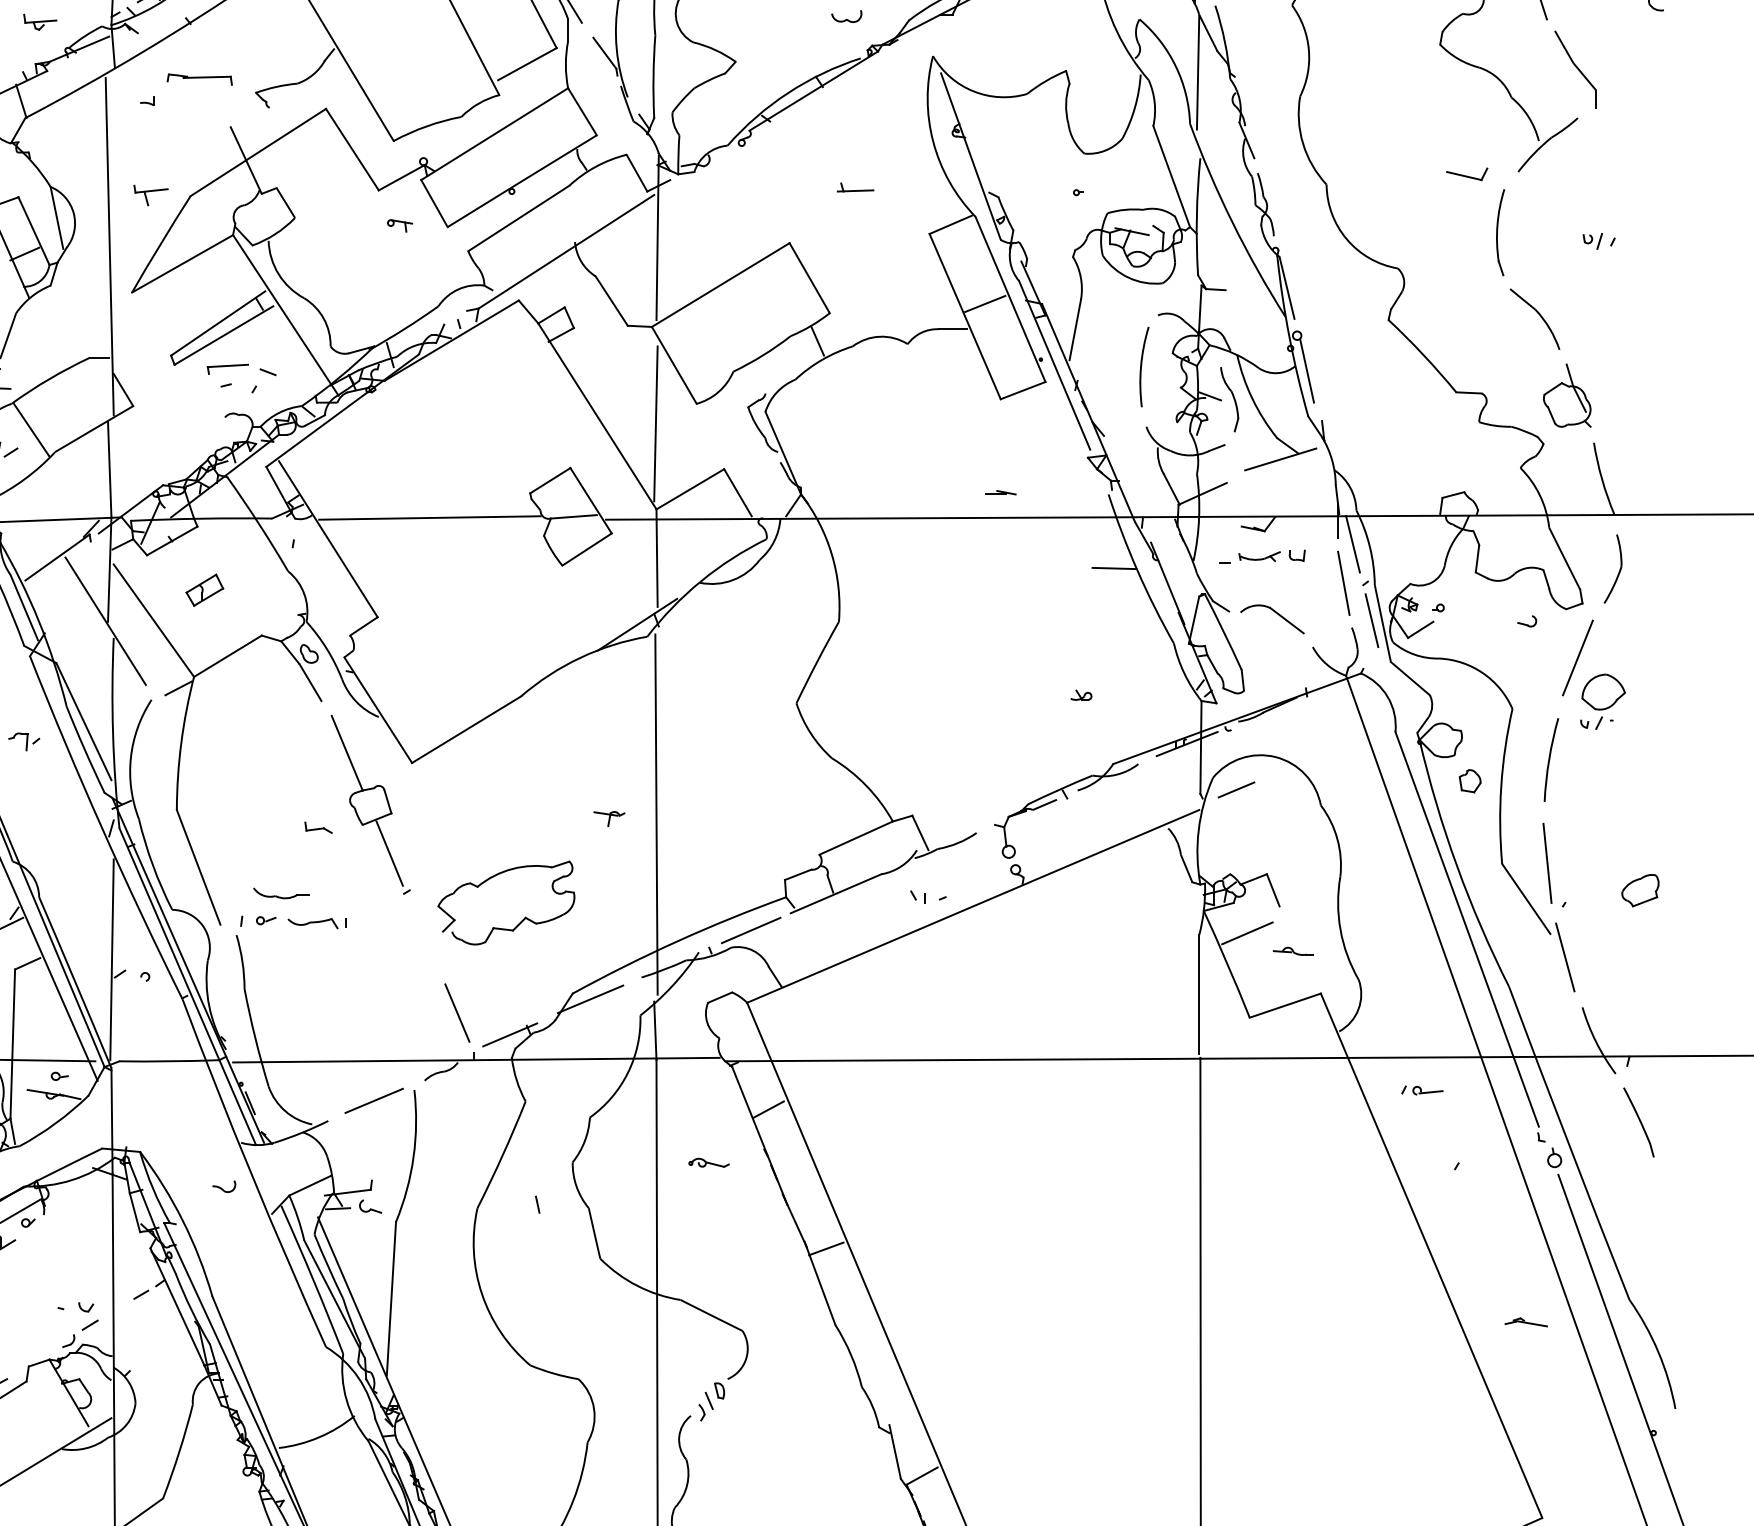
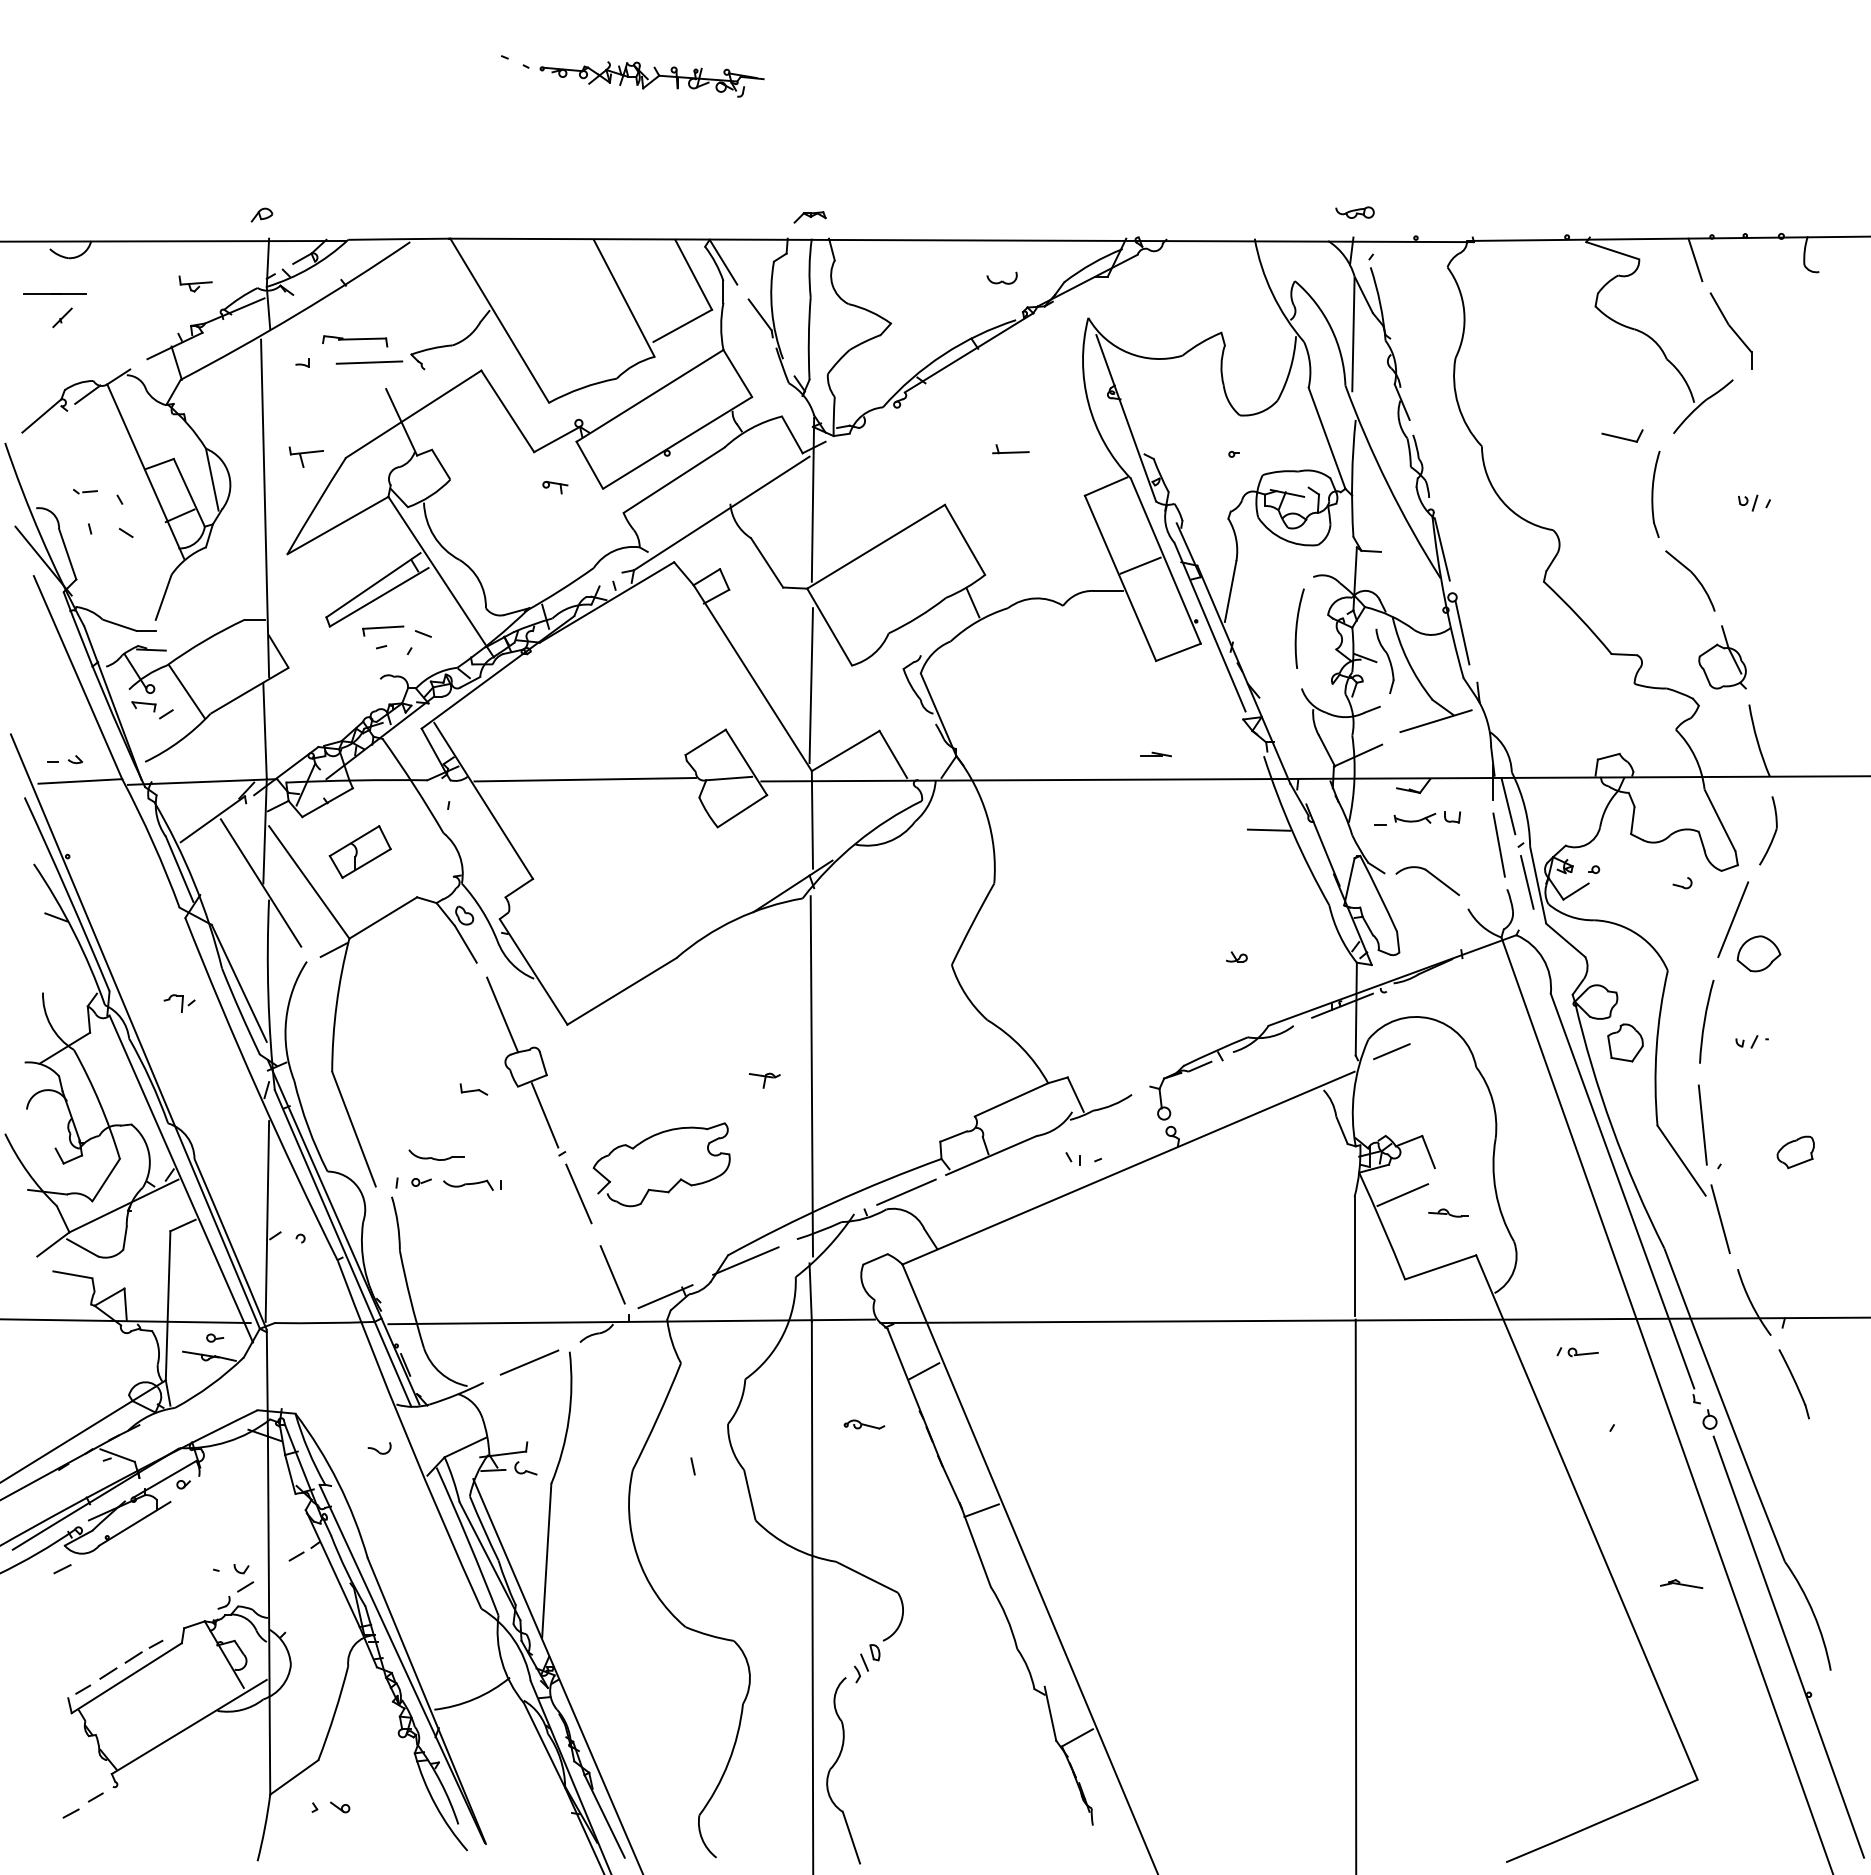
line: (214, 100) -> (369, 362), added
part: (204, 589) -> (359, 851), size x1.67
part: (1596, 722) -> (1751, 1041), moved
part: (1470, 780) -> (1625, 1042), size x1.67
line: (423, 931) -> (578, 1193), added

